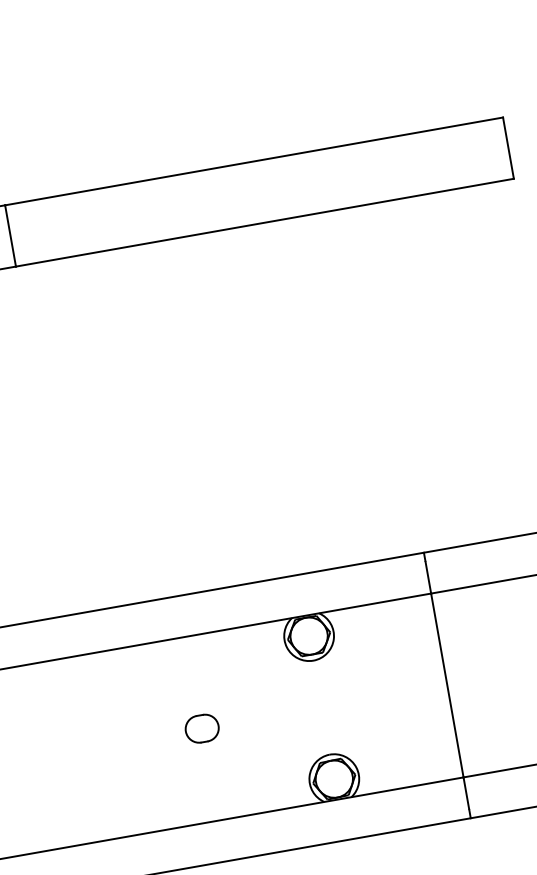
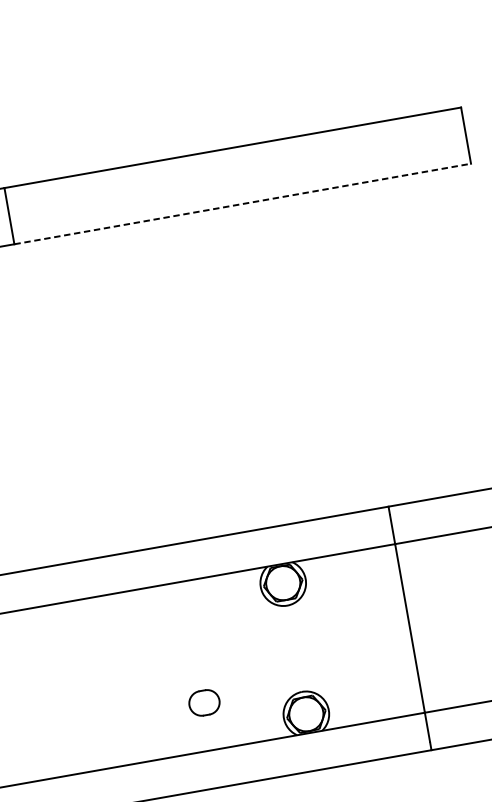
line: (264, 222) -> (242, 203), solid -> dashed
part: (201, 728) -> (203, 702), moved

